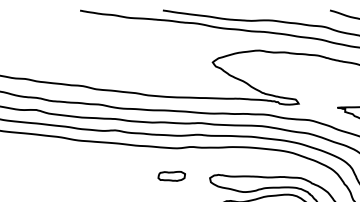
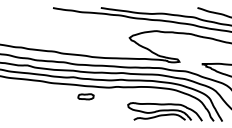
part: (170, 175) -> (85, 96), moved

